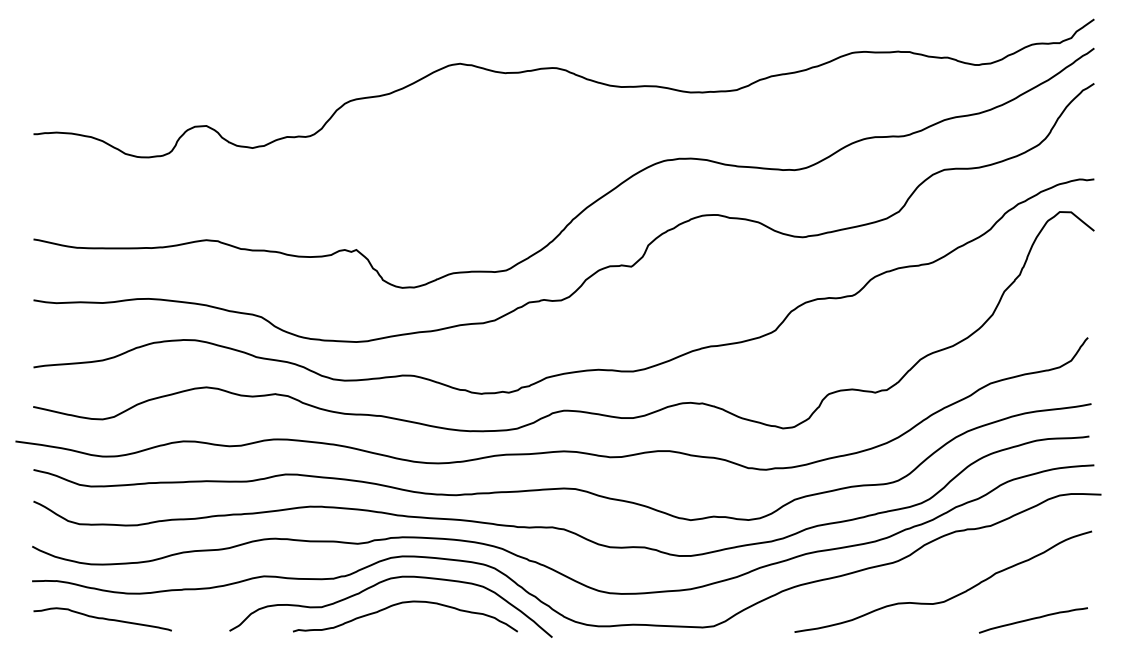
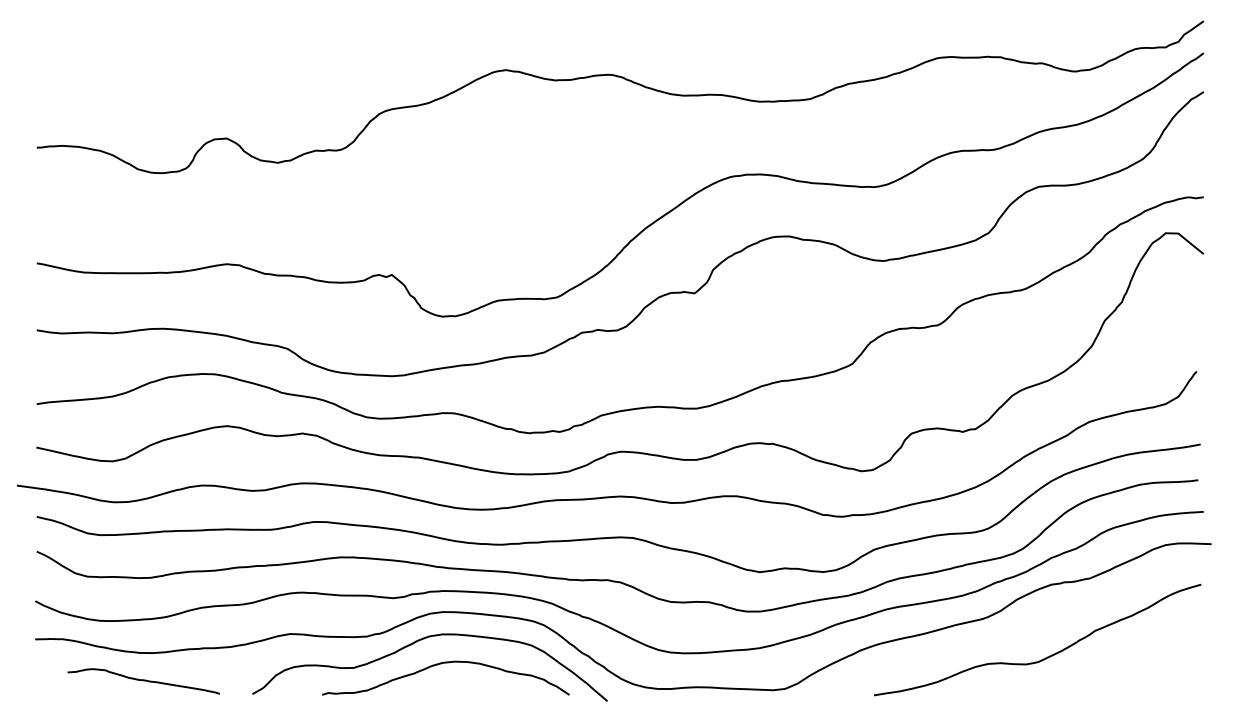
curve: (102, 619) -> (143, 681), moved
curve: (1033, 619) -> (1136, 681), removed

